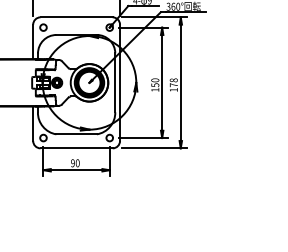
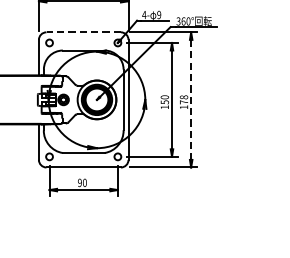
line: (76, 17) -> (83, 32), solid -> dashed
line: (180, 83) -> (190, 100), solid -> dashed

